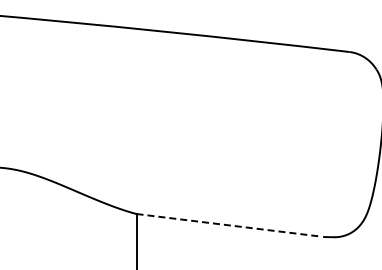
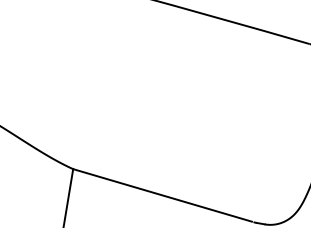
line: (229, 225) -> (163, 195), dashed -> solid

